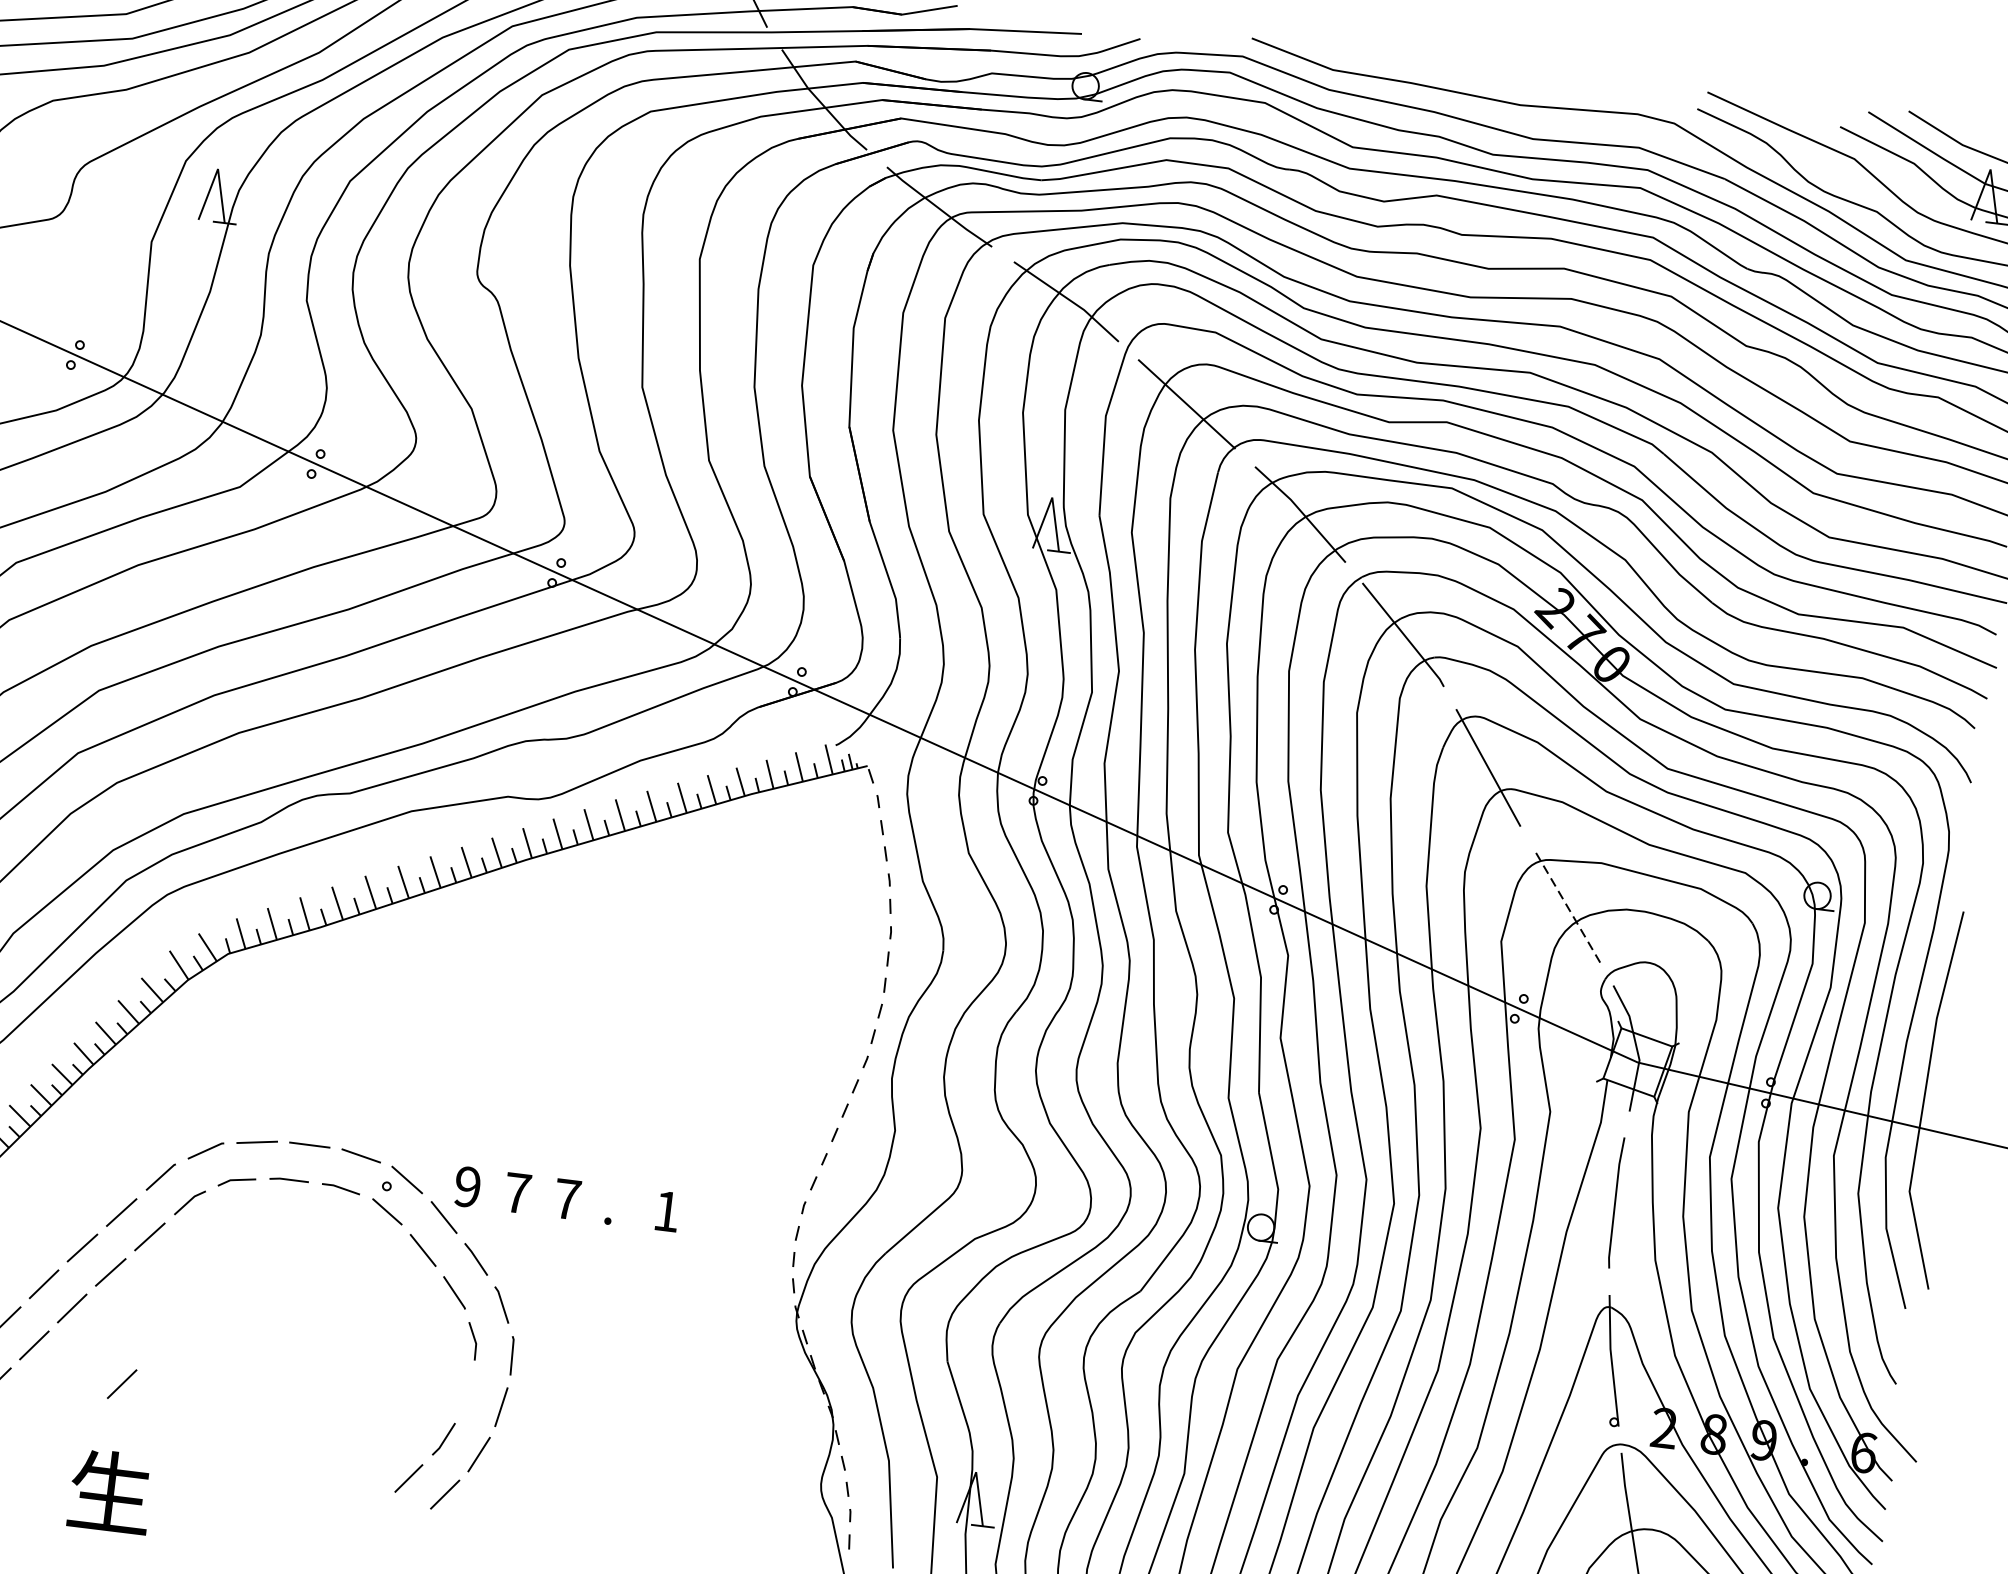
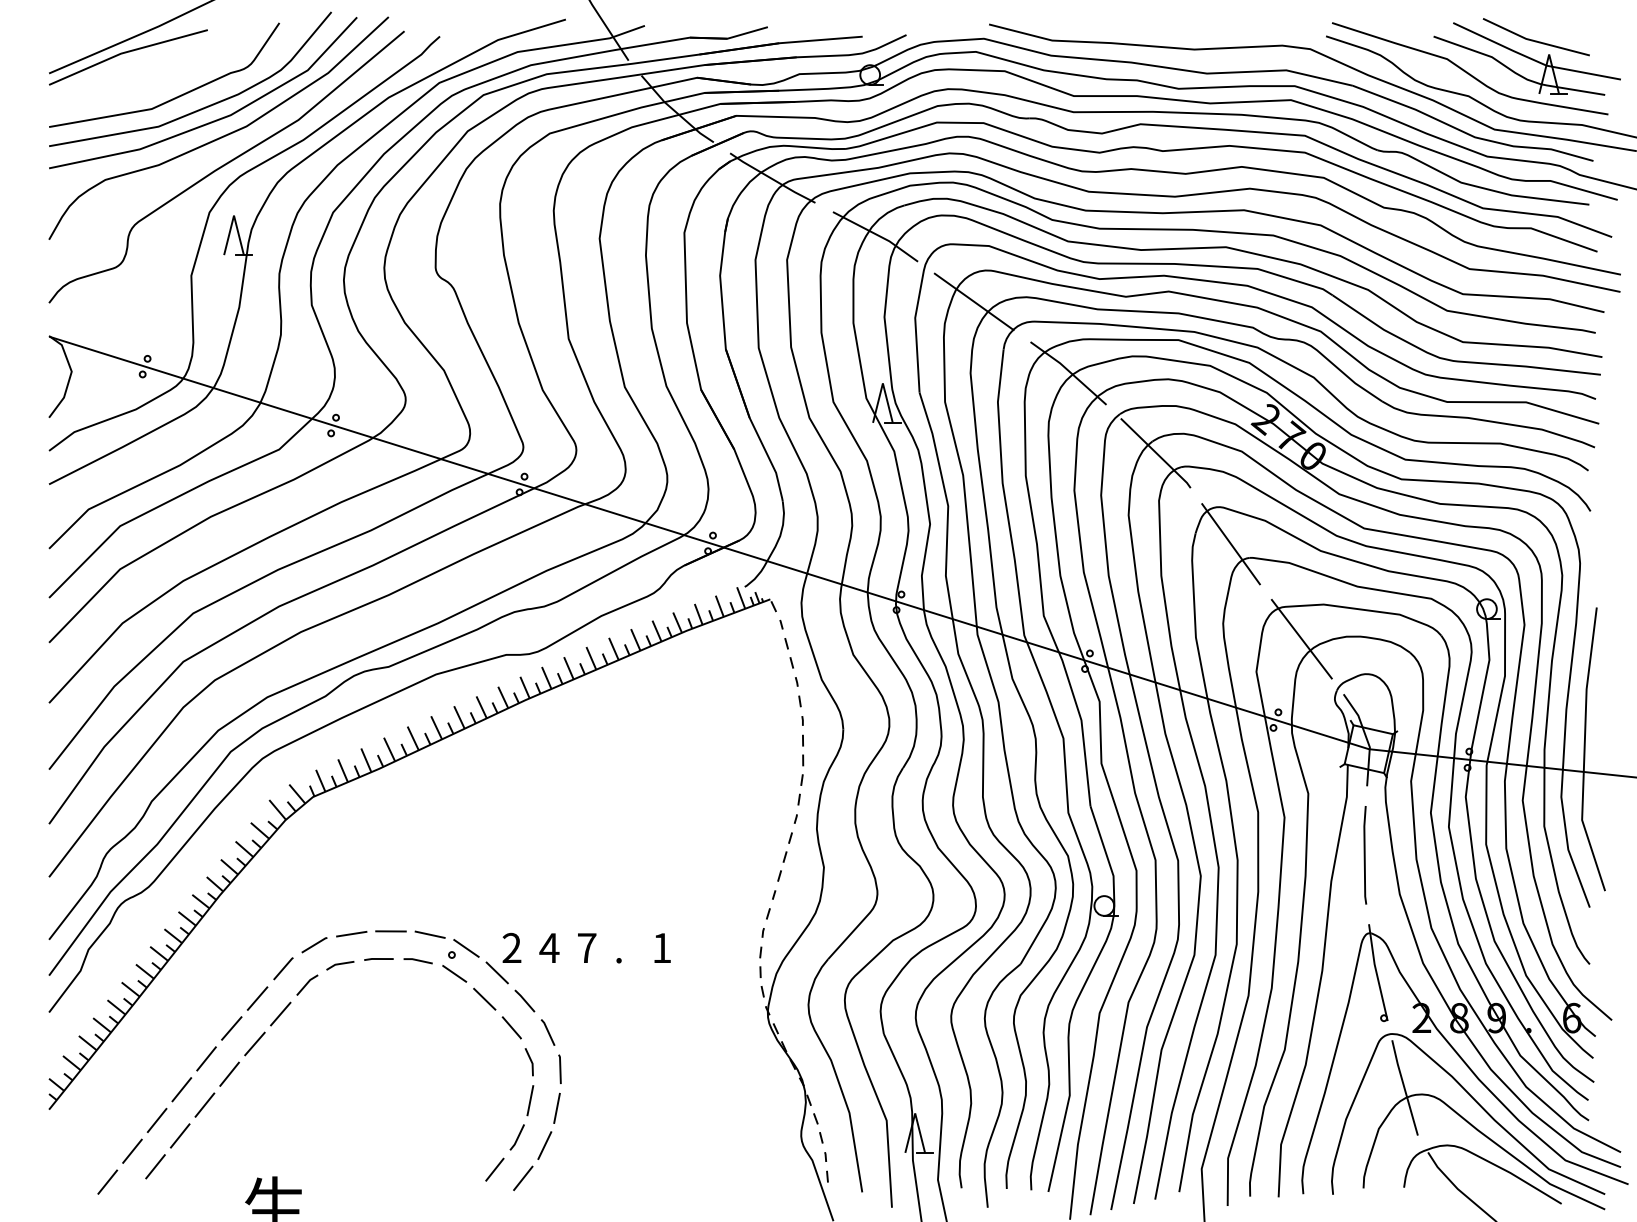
line: (1566, 904) -> (1301, 638), dashed -> solid
text: (467, 1187) -> (511, 948), 9 -> 2
text: (517, 1192) -> (549, 947), 7 -> 4
line: (122, 1383) -> (273, 1125), removed
line: (467, 1392) -> (530, 1100), added

